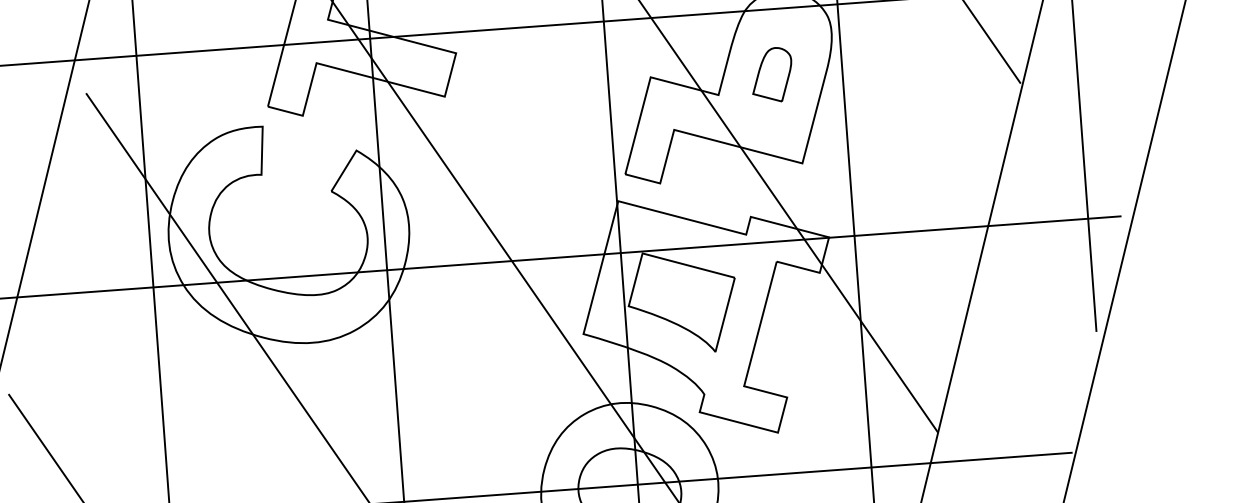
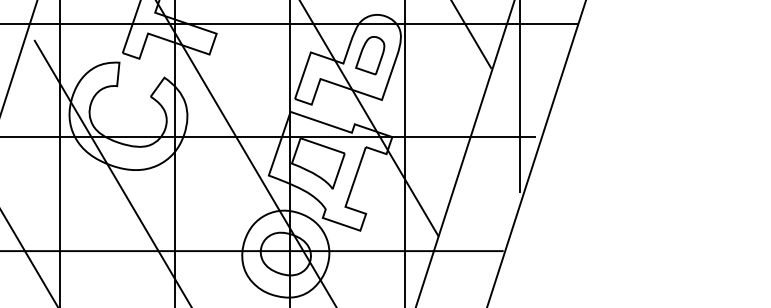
part: (772, 74) -> (370, 55), size x1.43

